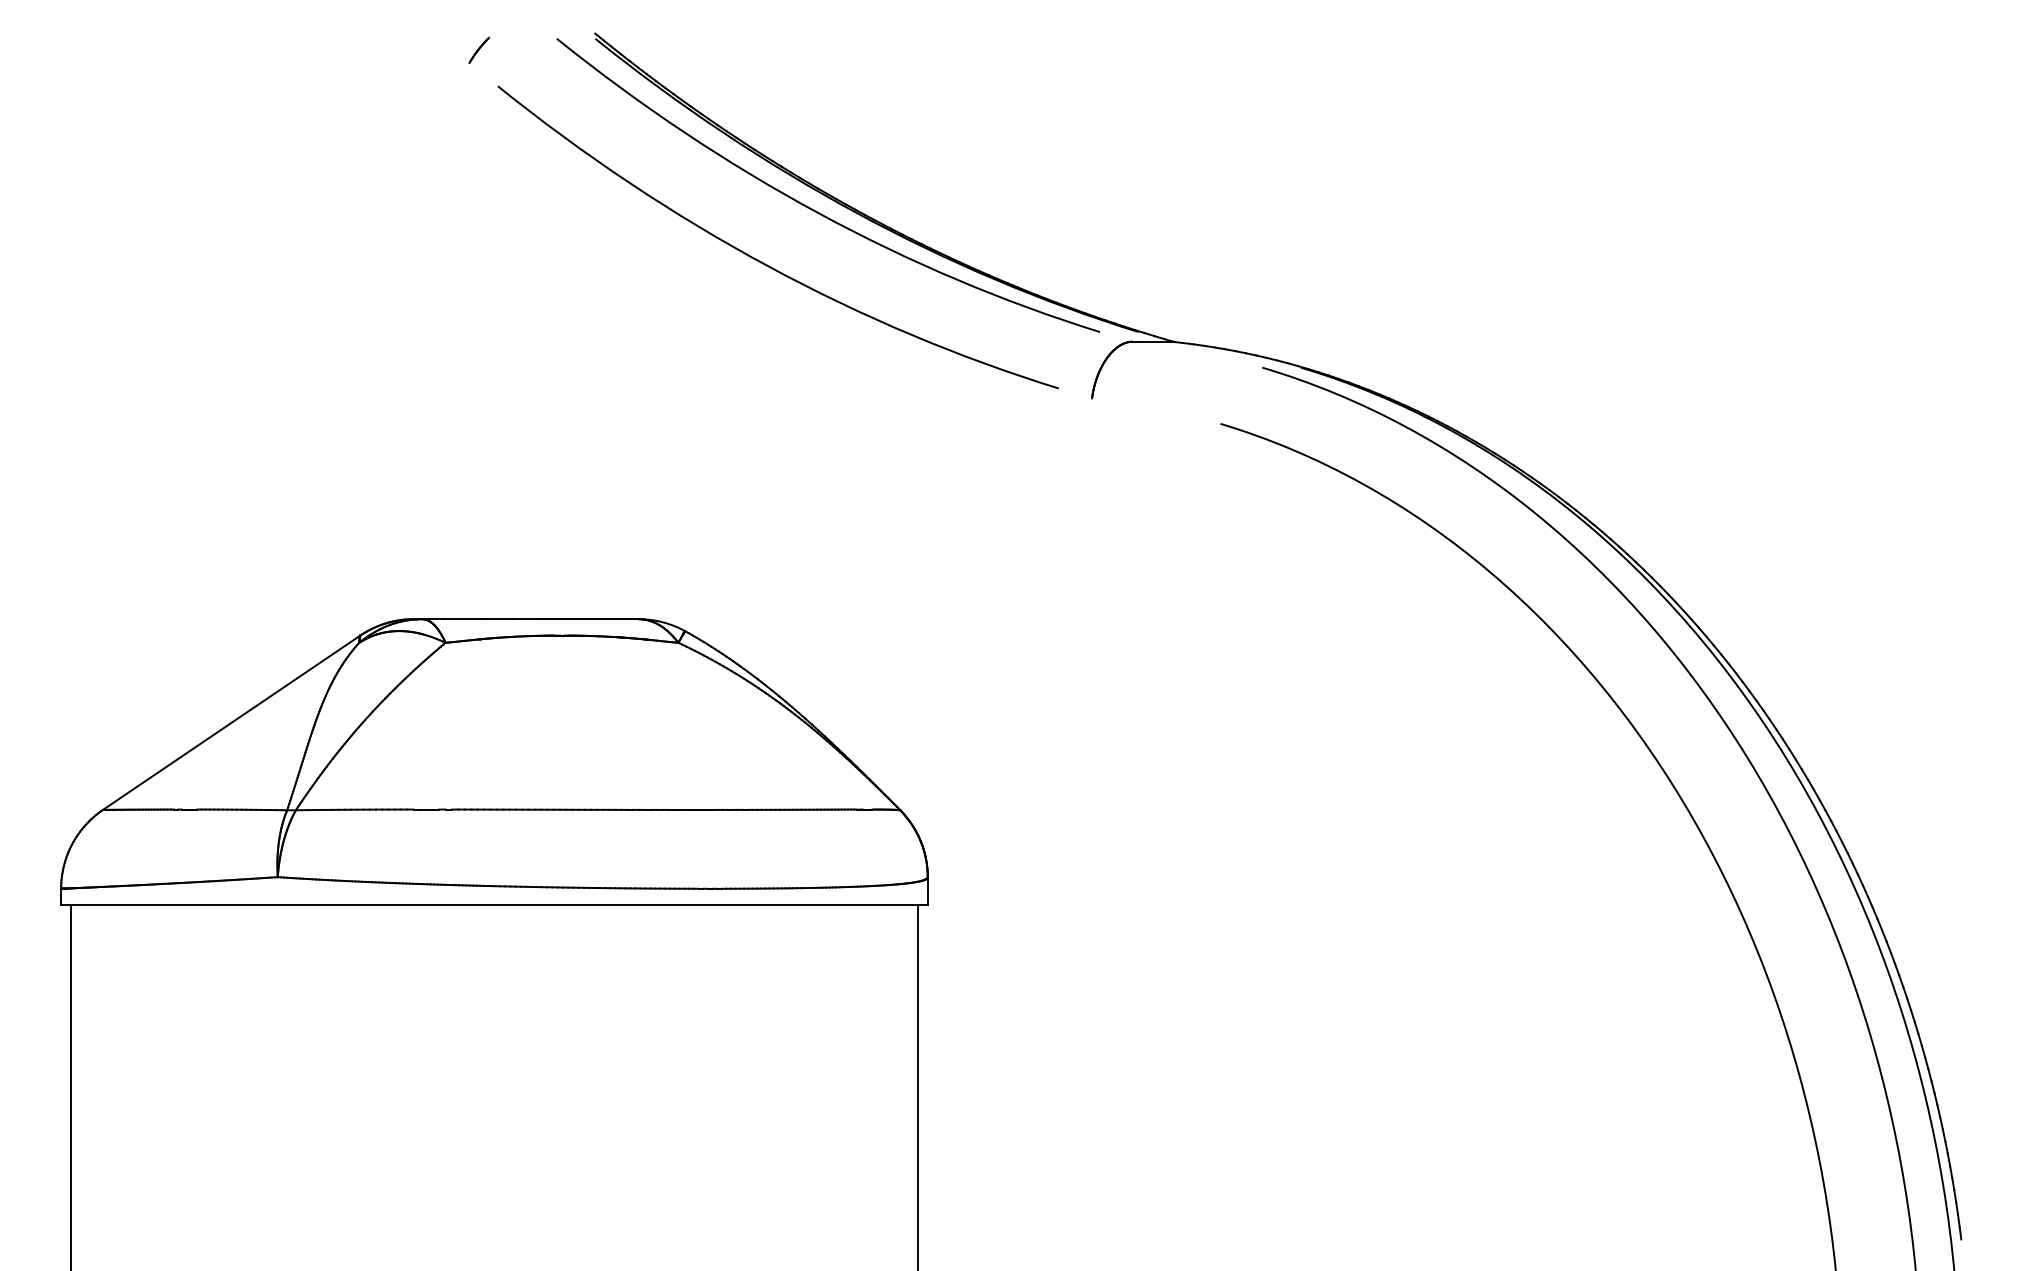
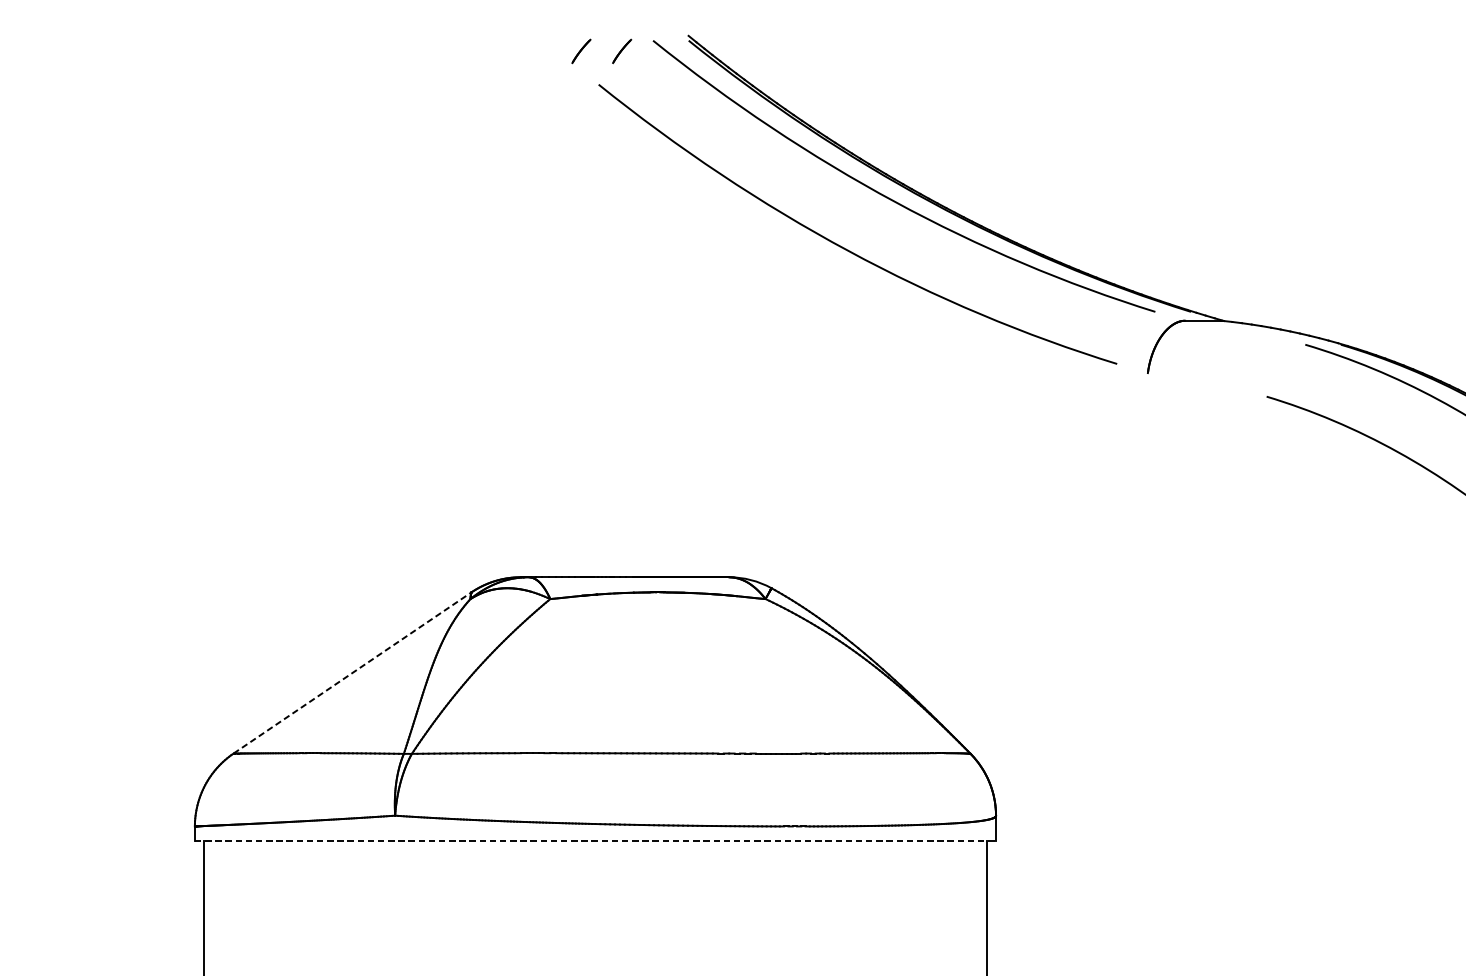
line: (522, 49) -> (621, 50), added
line: (232, 722) -> (353, 672), solid -> dashed
line: (494, 904) -> (595, 840), solid -> dashed

